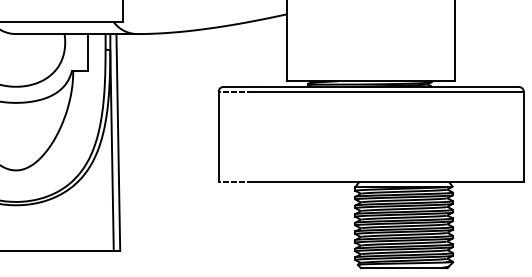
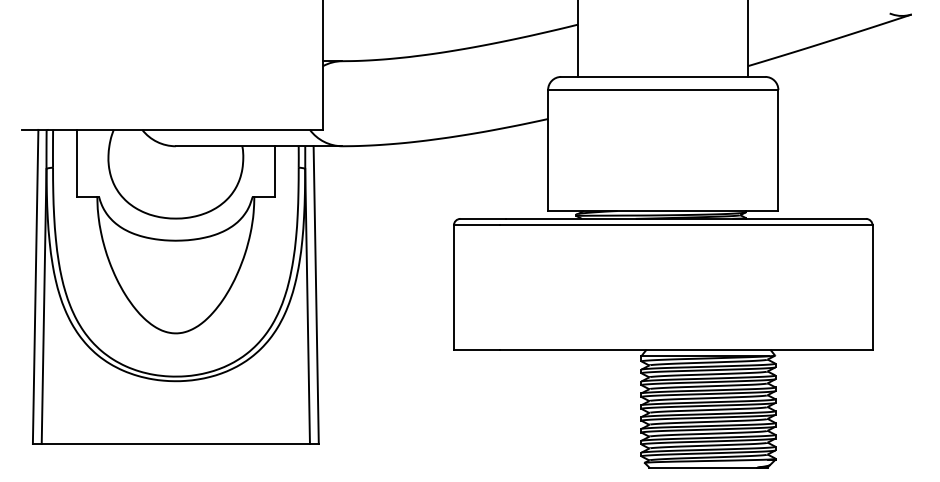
line: (235, 91) -> (476, 225), dashed -> solid
line: (235, 182) -> (476, 349), dashed -> solid

